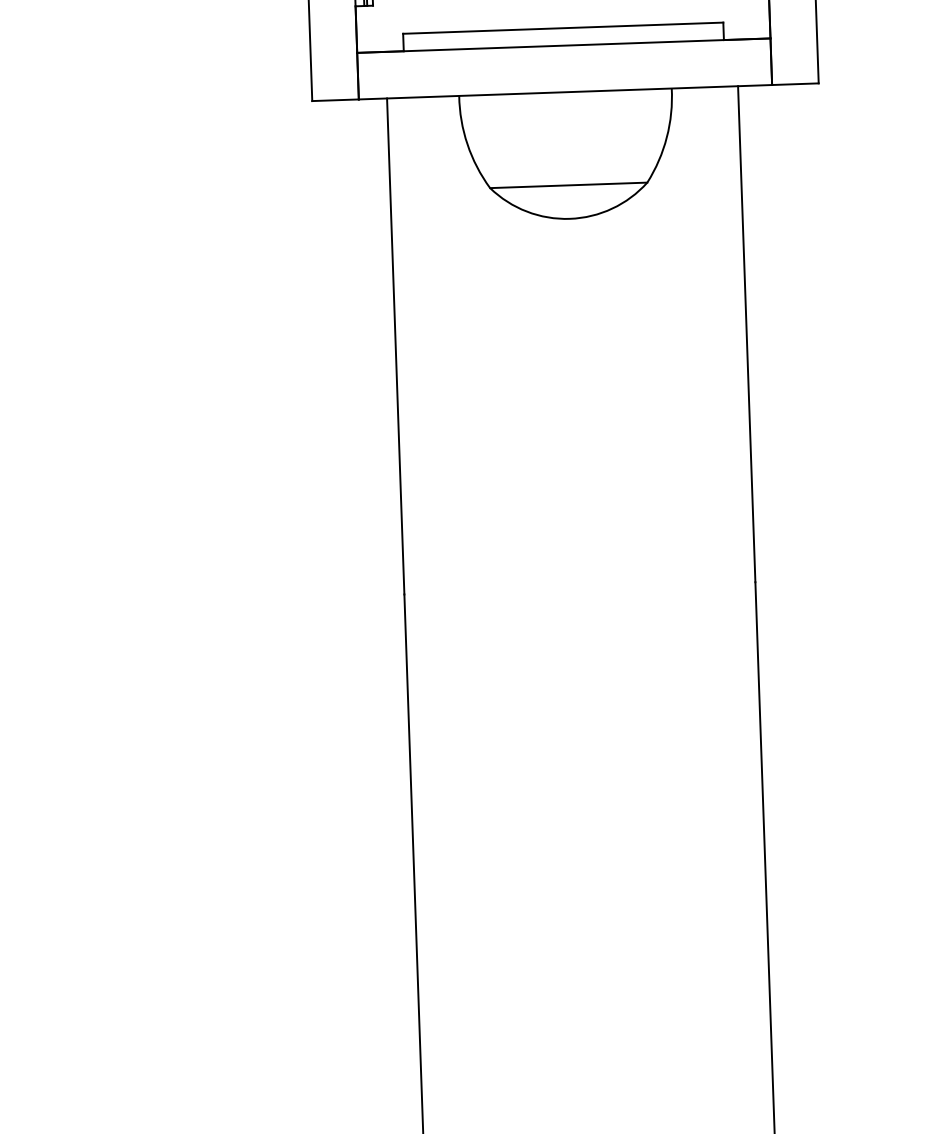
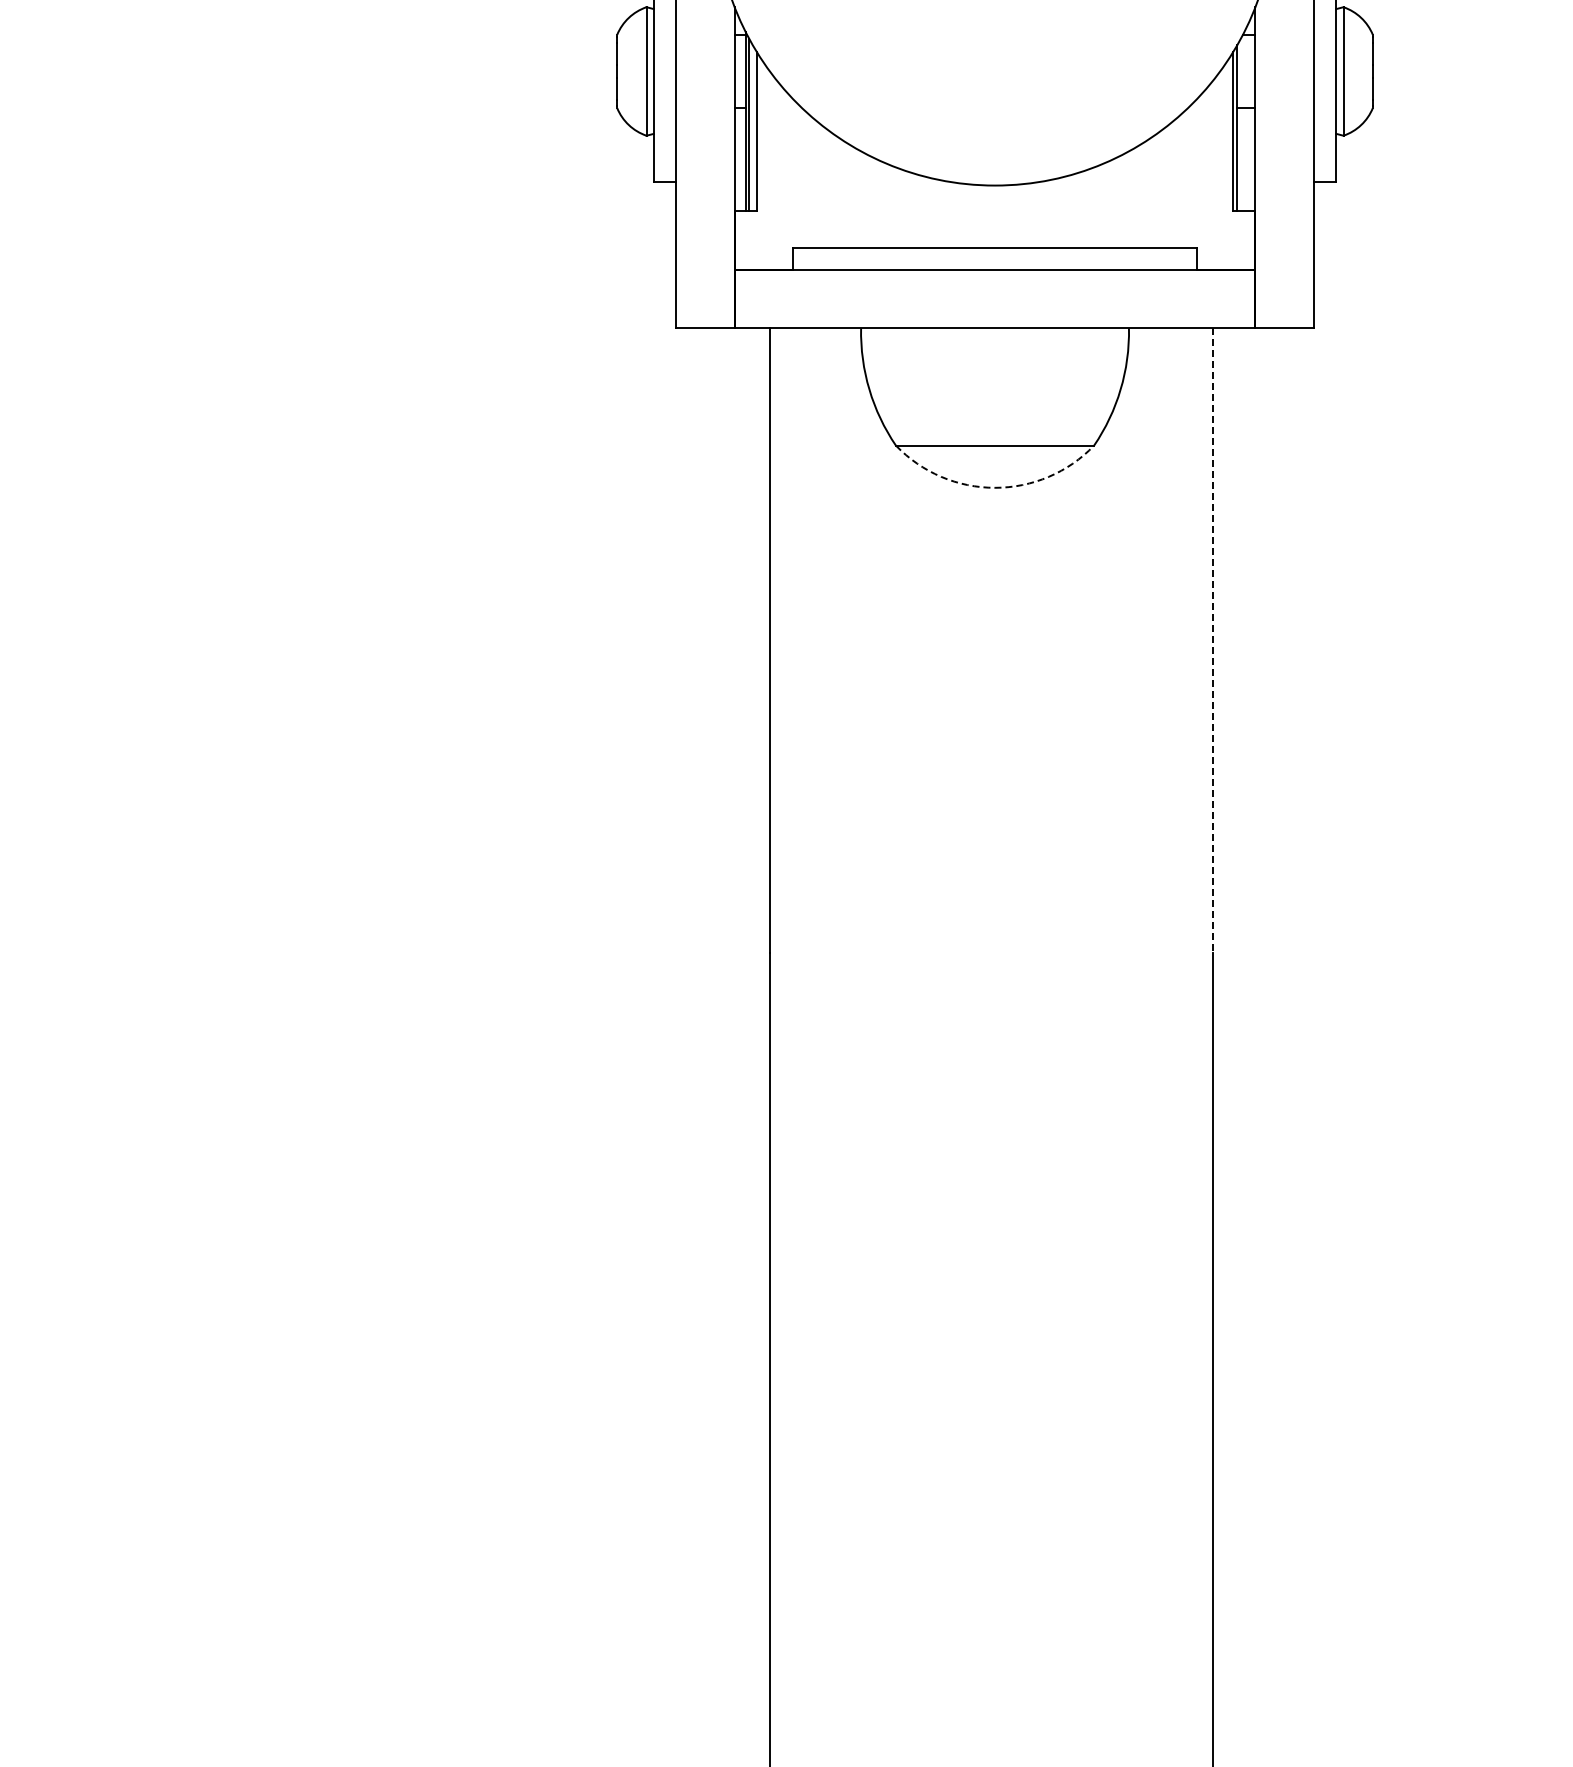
arc: (570, 218) -> (995, 487), solid -> dashed
line: (746, 333) -> (1212, 640), solid -> dashed

